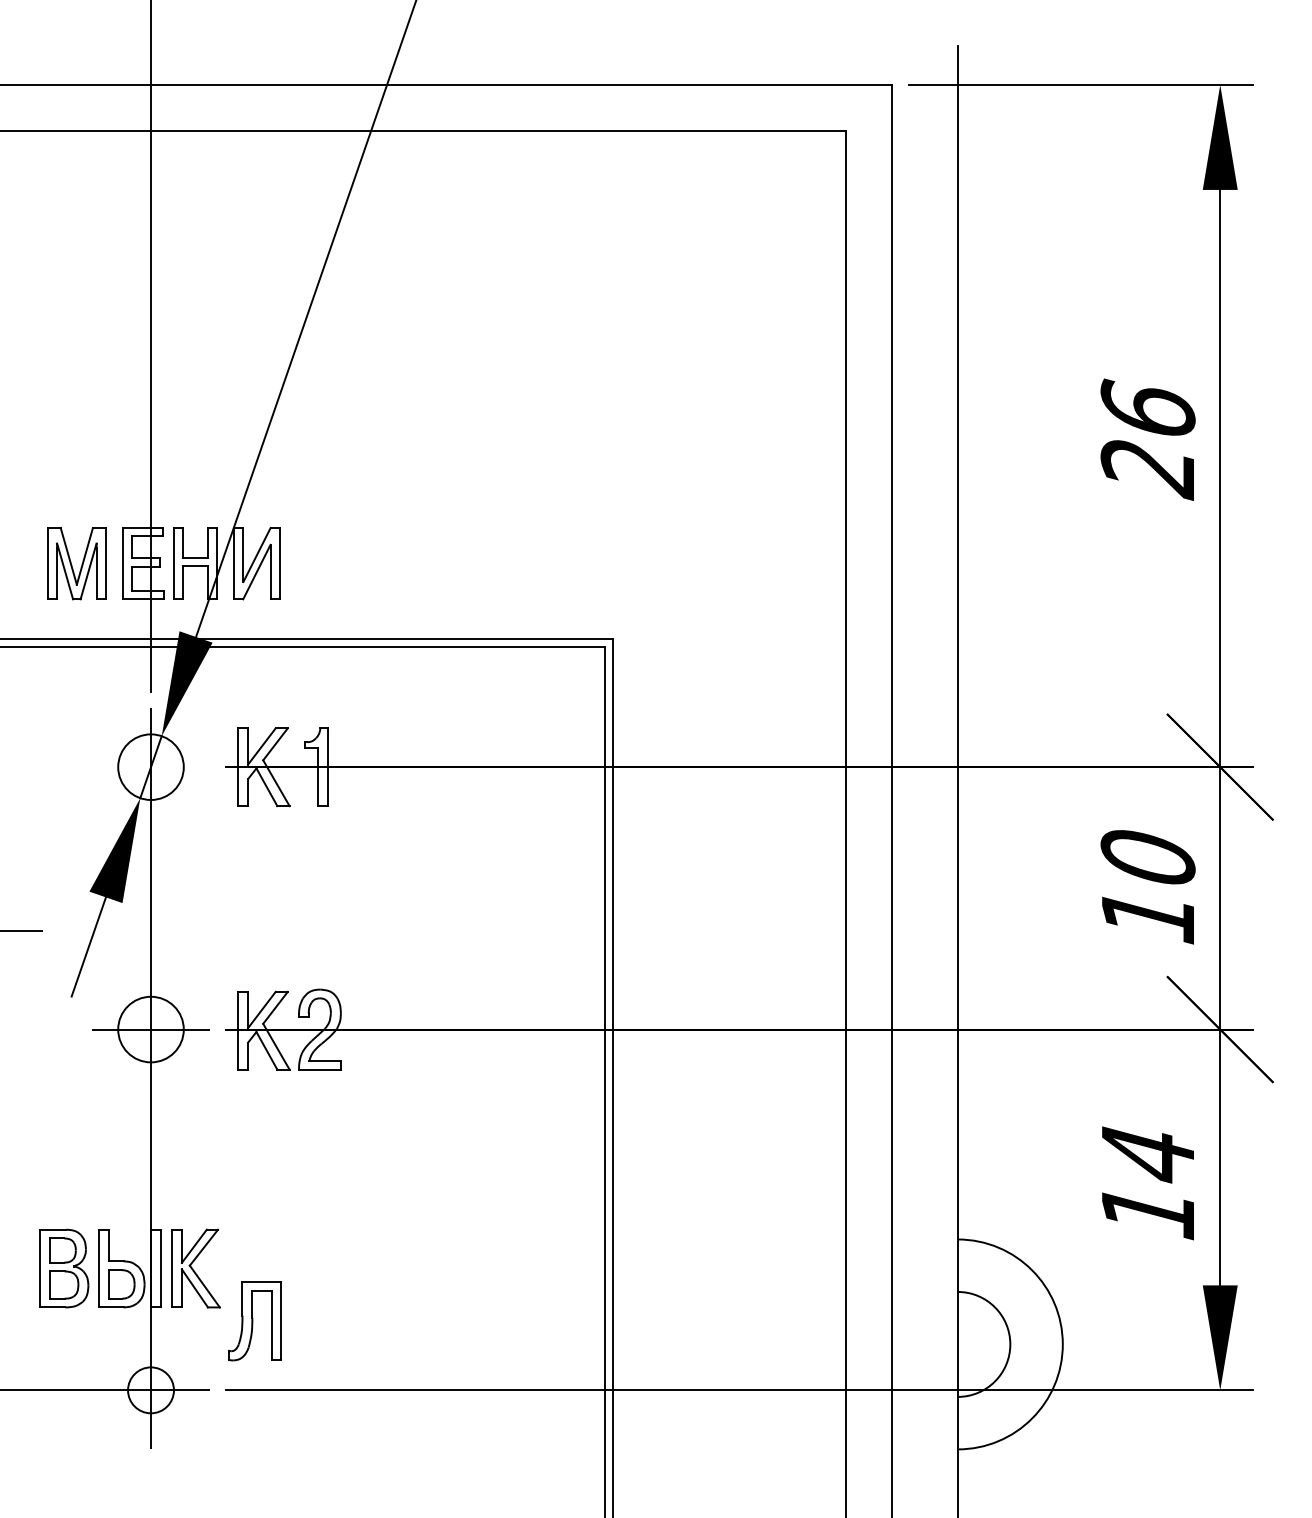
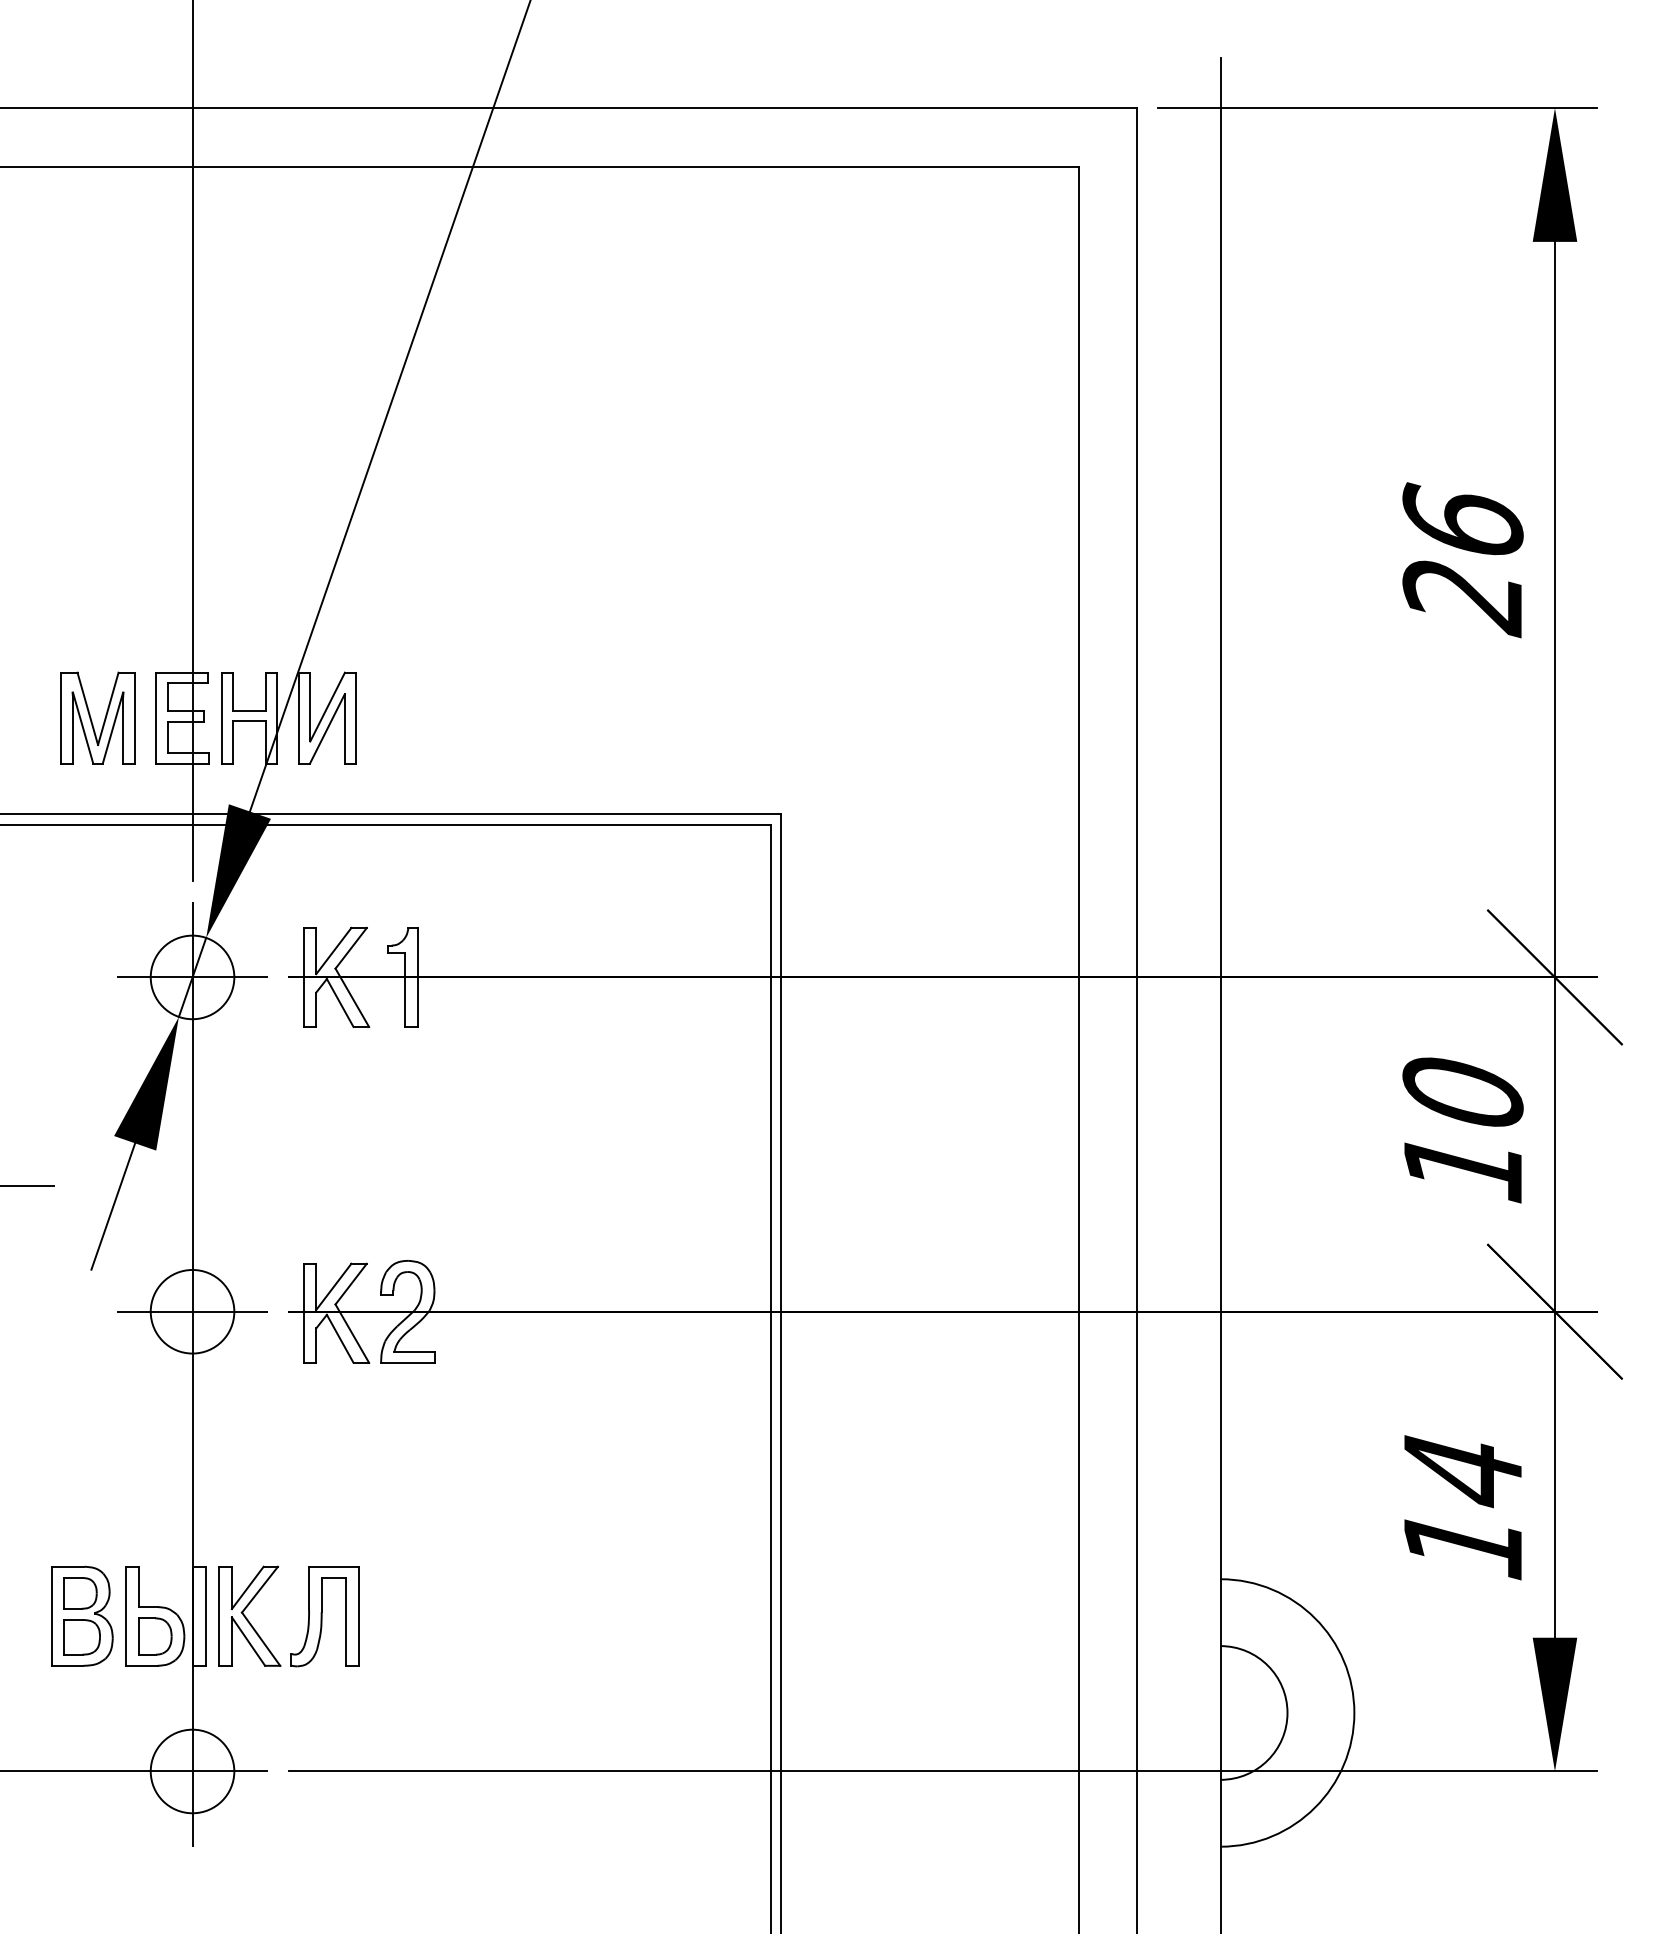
line: (150, 767) -> (192, 977), added
part: (254, 1321) -> (324, 1616), moved
circle: (150, 1390) -> (192, 1771), size x1.43

